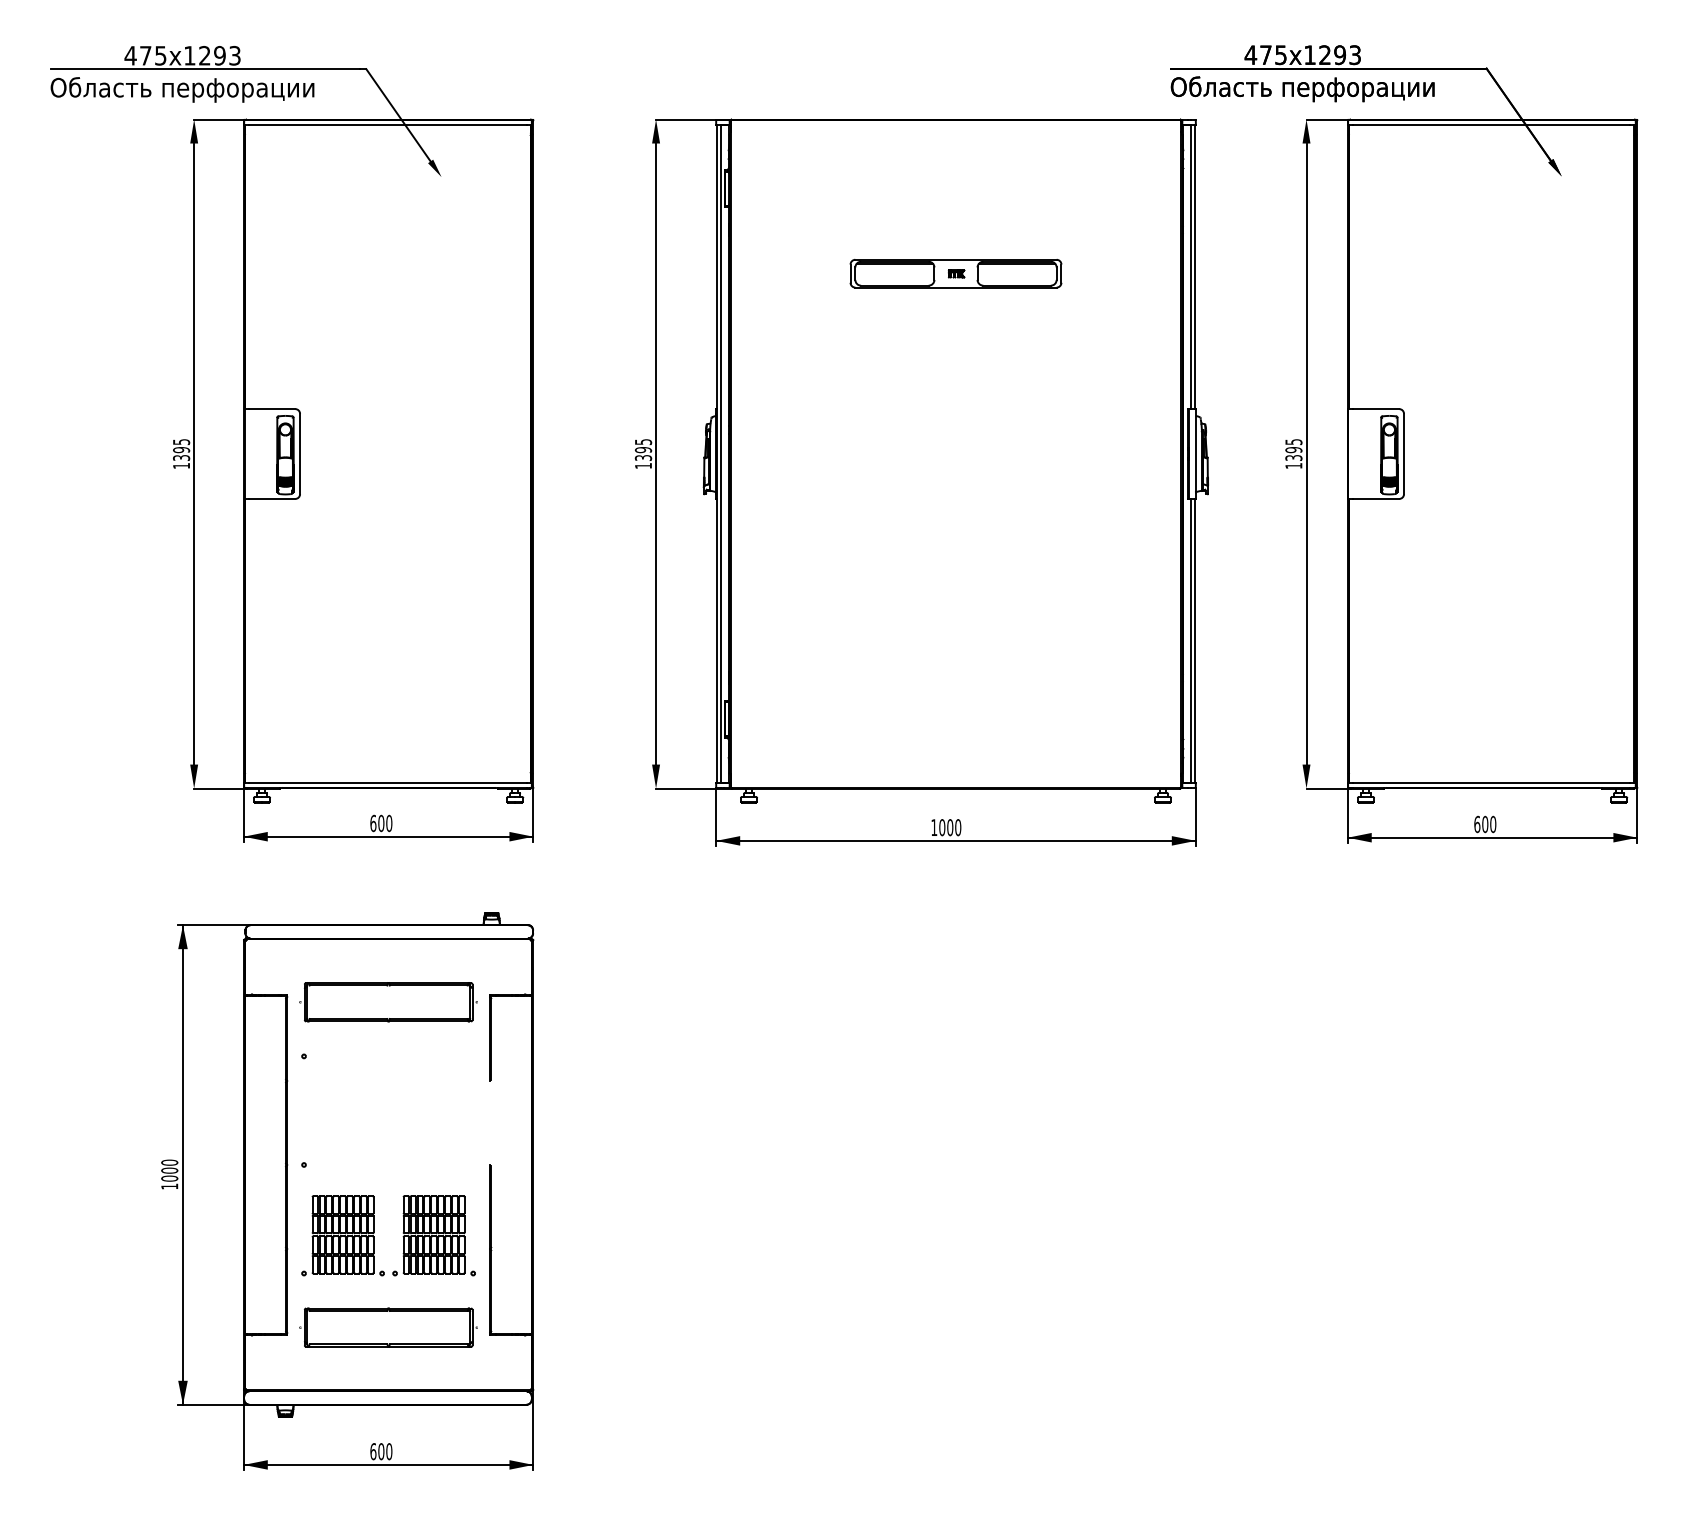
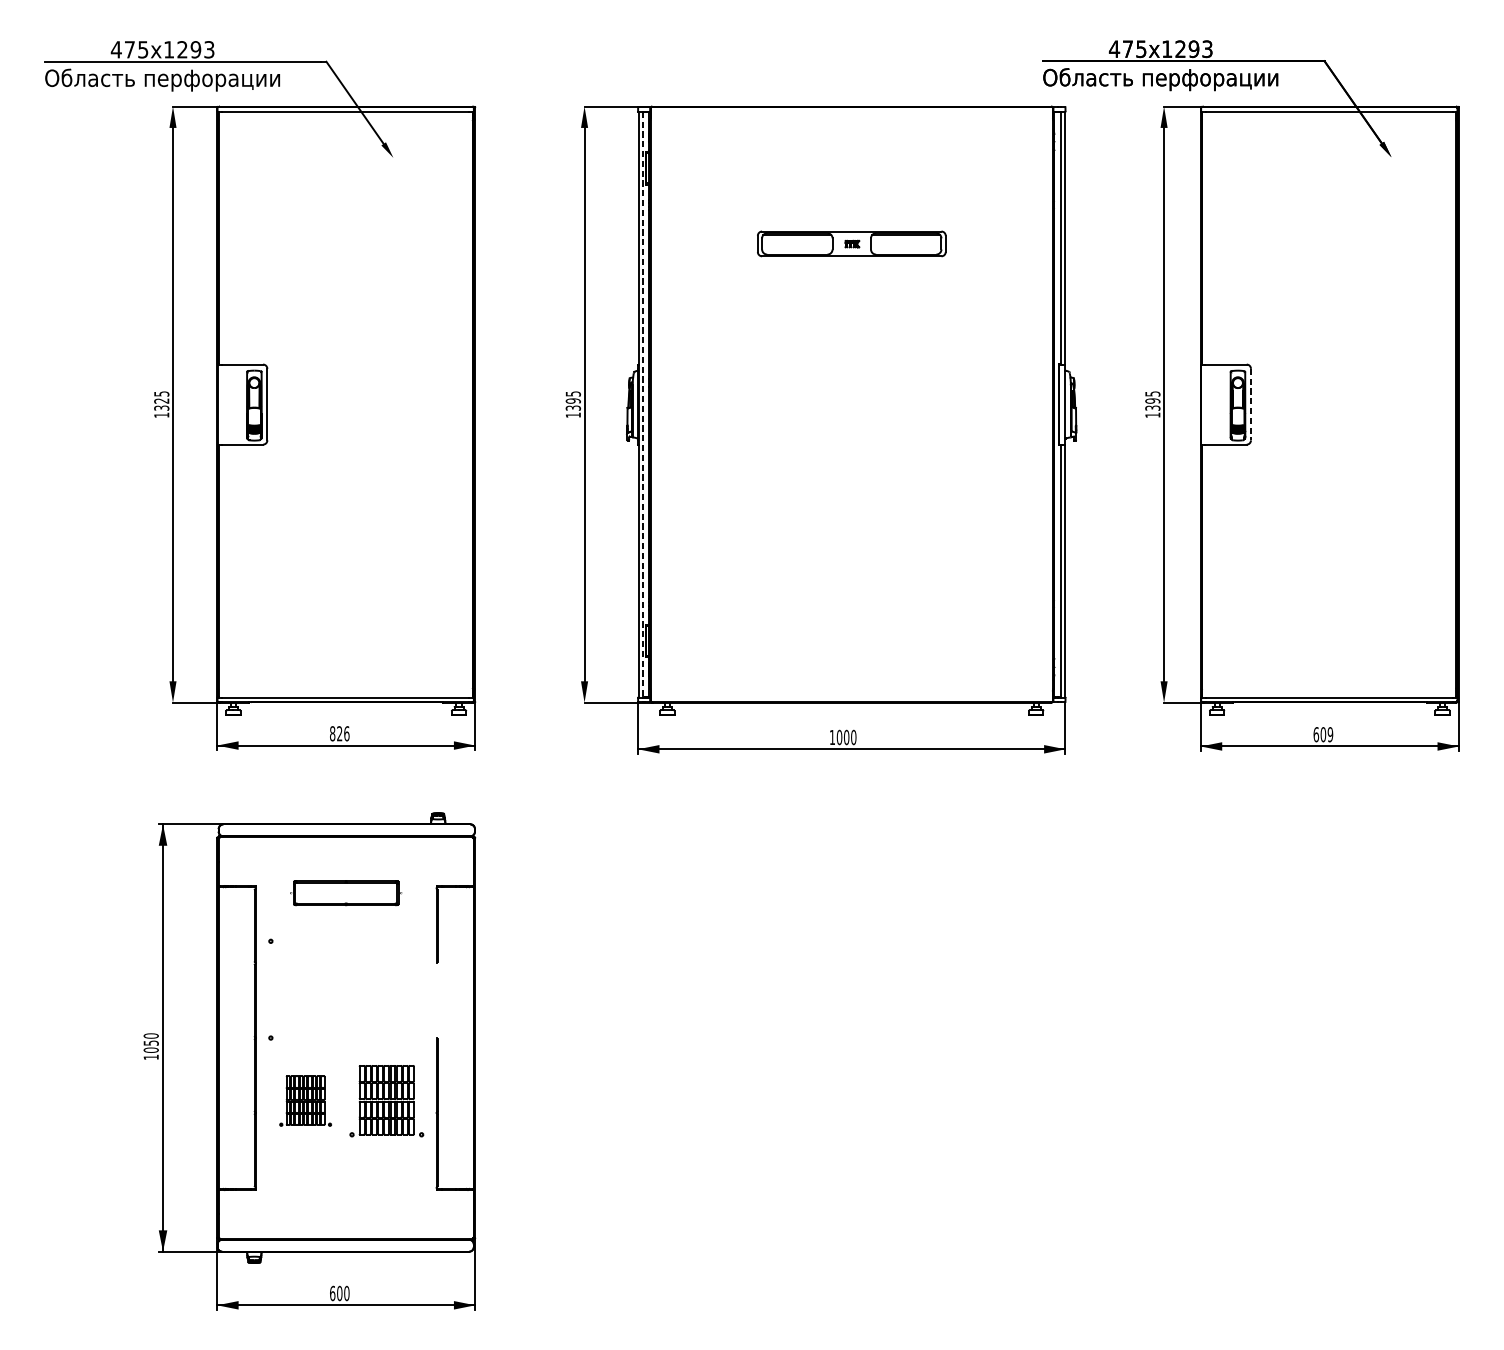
text: (181, 450) -> (161, 401), 1395 -> 1325
line: (721, 454) -> (642, 405), solid -> dashed
line: (1404, 454) -> (1251, 405), solid -> dashed
text: (381, 823) -> (339, 733), 600 -> 826
text: (1493, 824) -> (1330, 734), 600 -> 609
part: (388, 1002) -> (346, 893), size x0.7
text: (169, 1170) -> (151, 1042), 1000 -> 1050
part: (342, 1235) -> (305, 1100), size x0.7
part: (388, 1327) -> (346, 1182), removed

